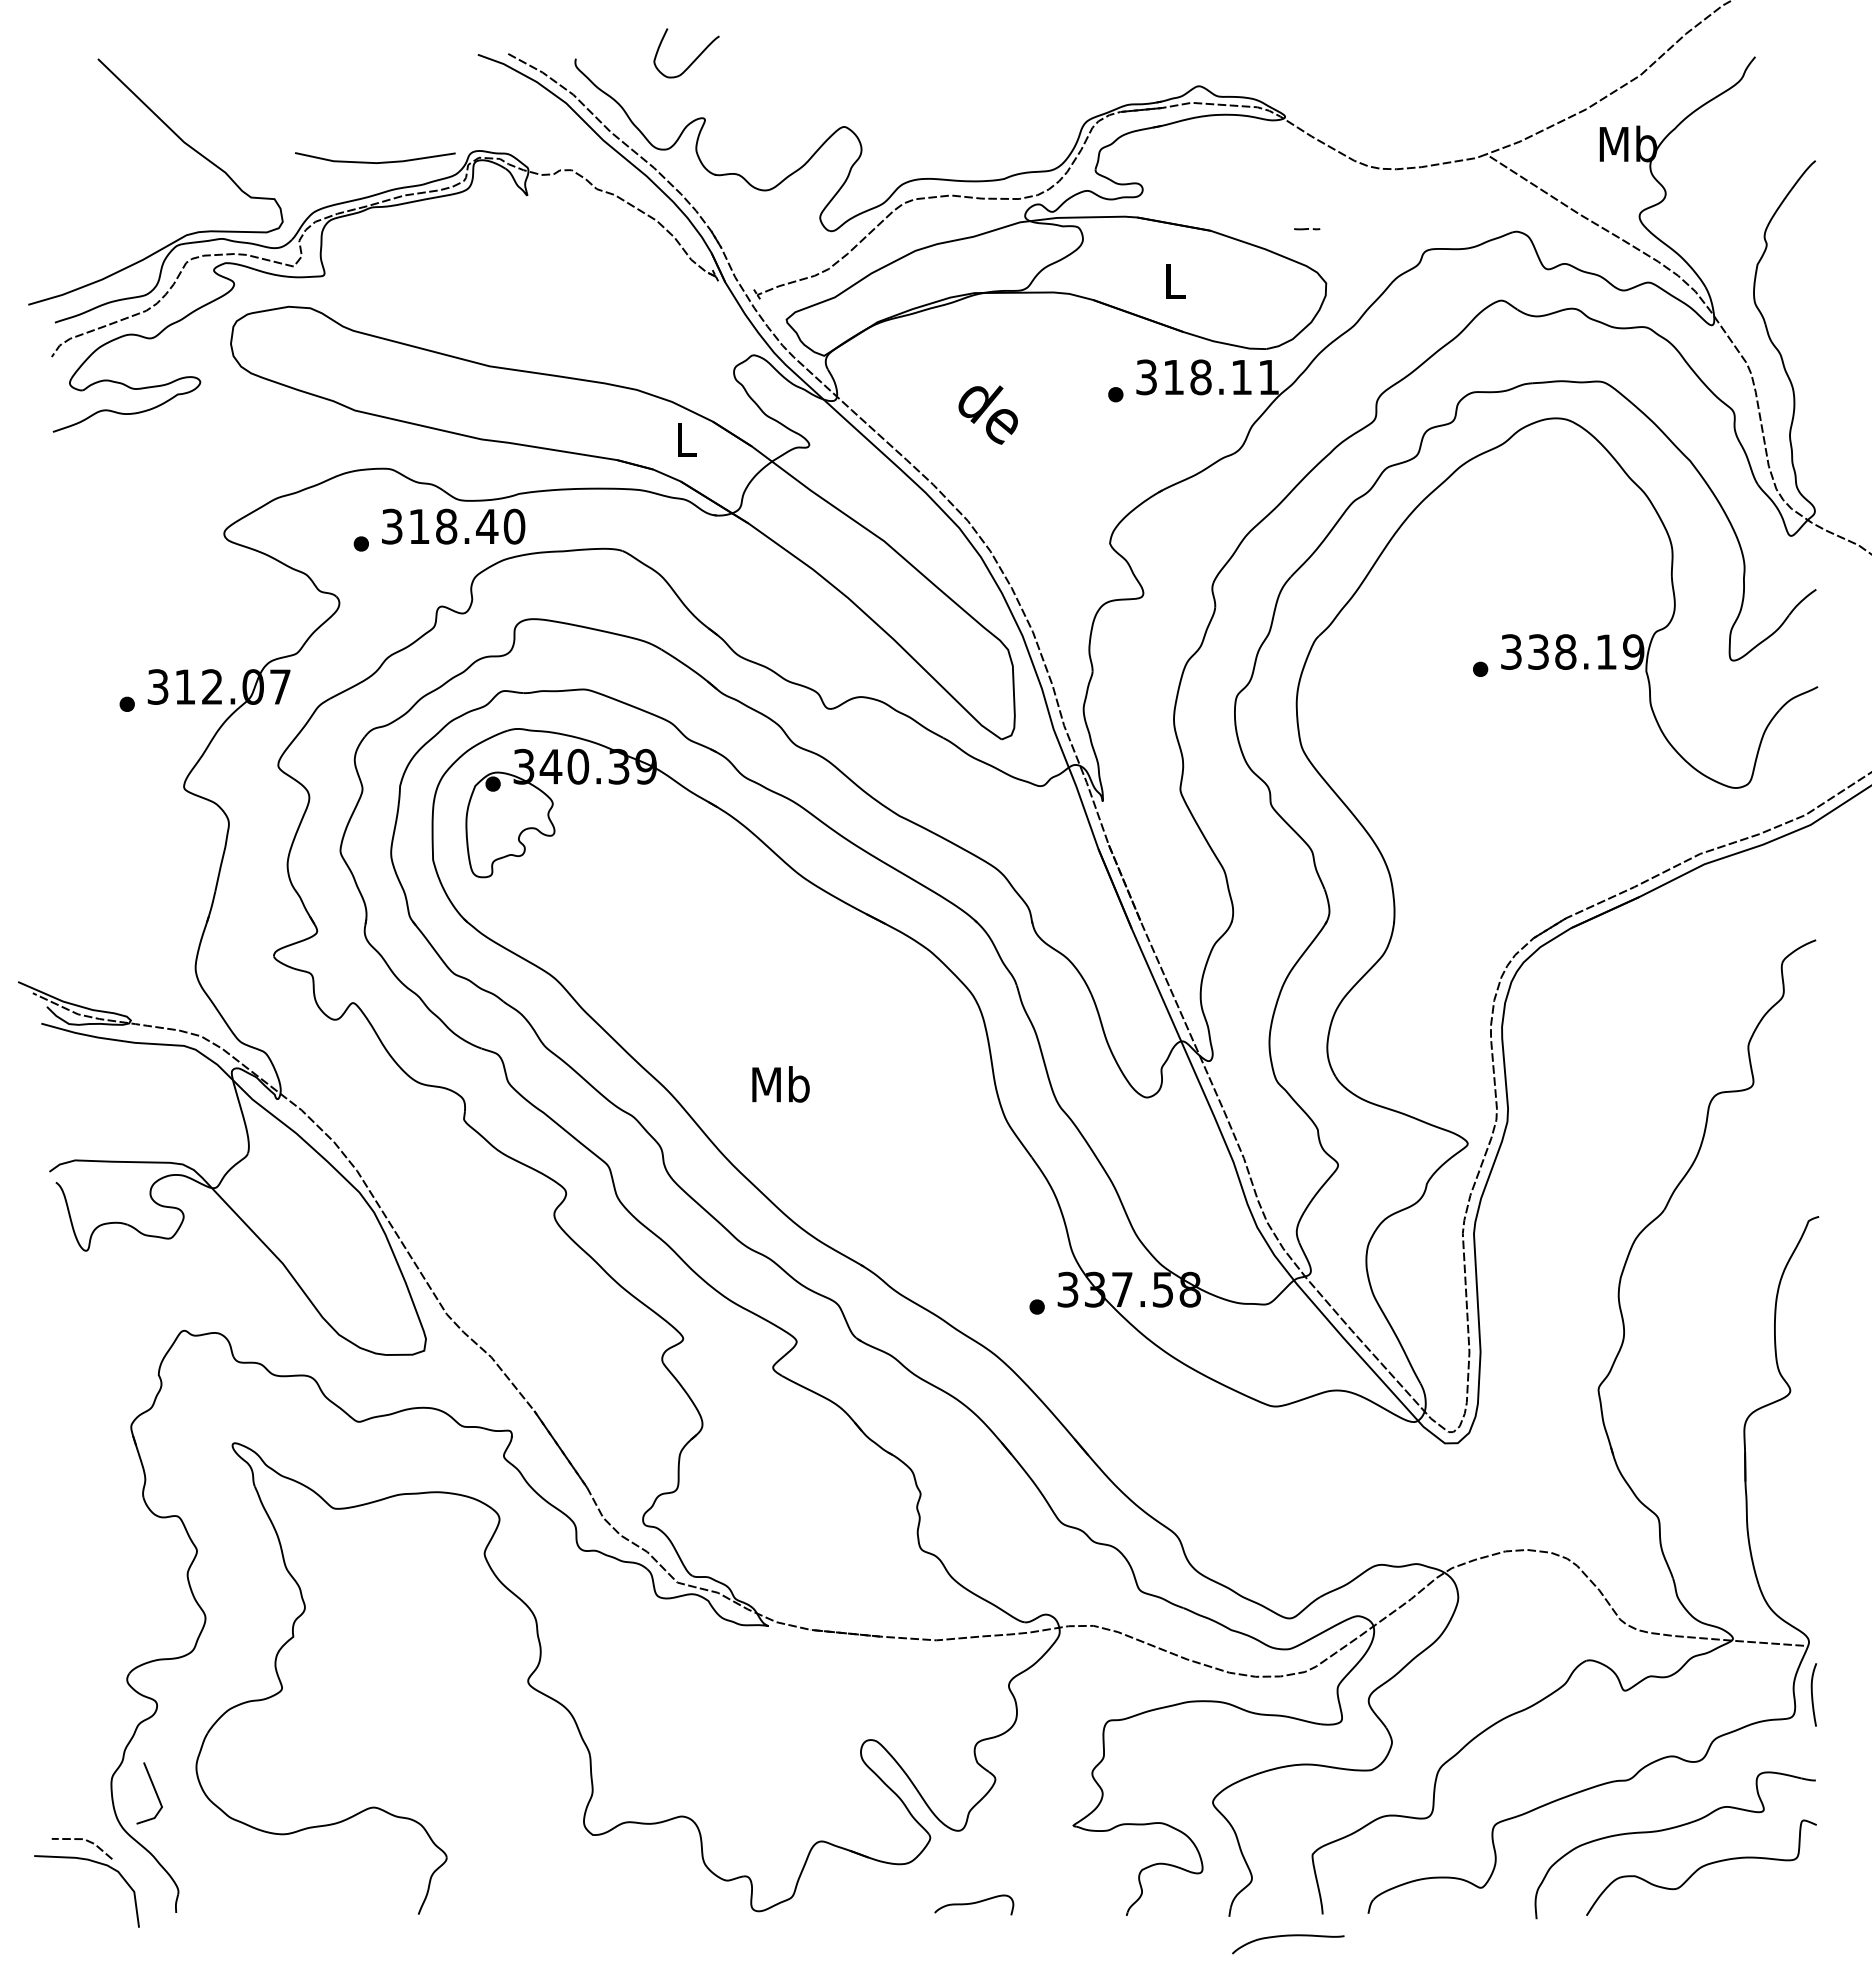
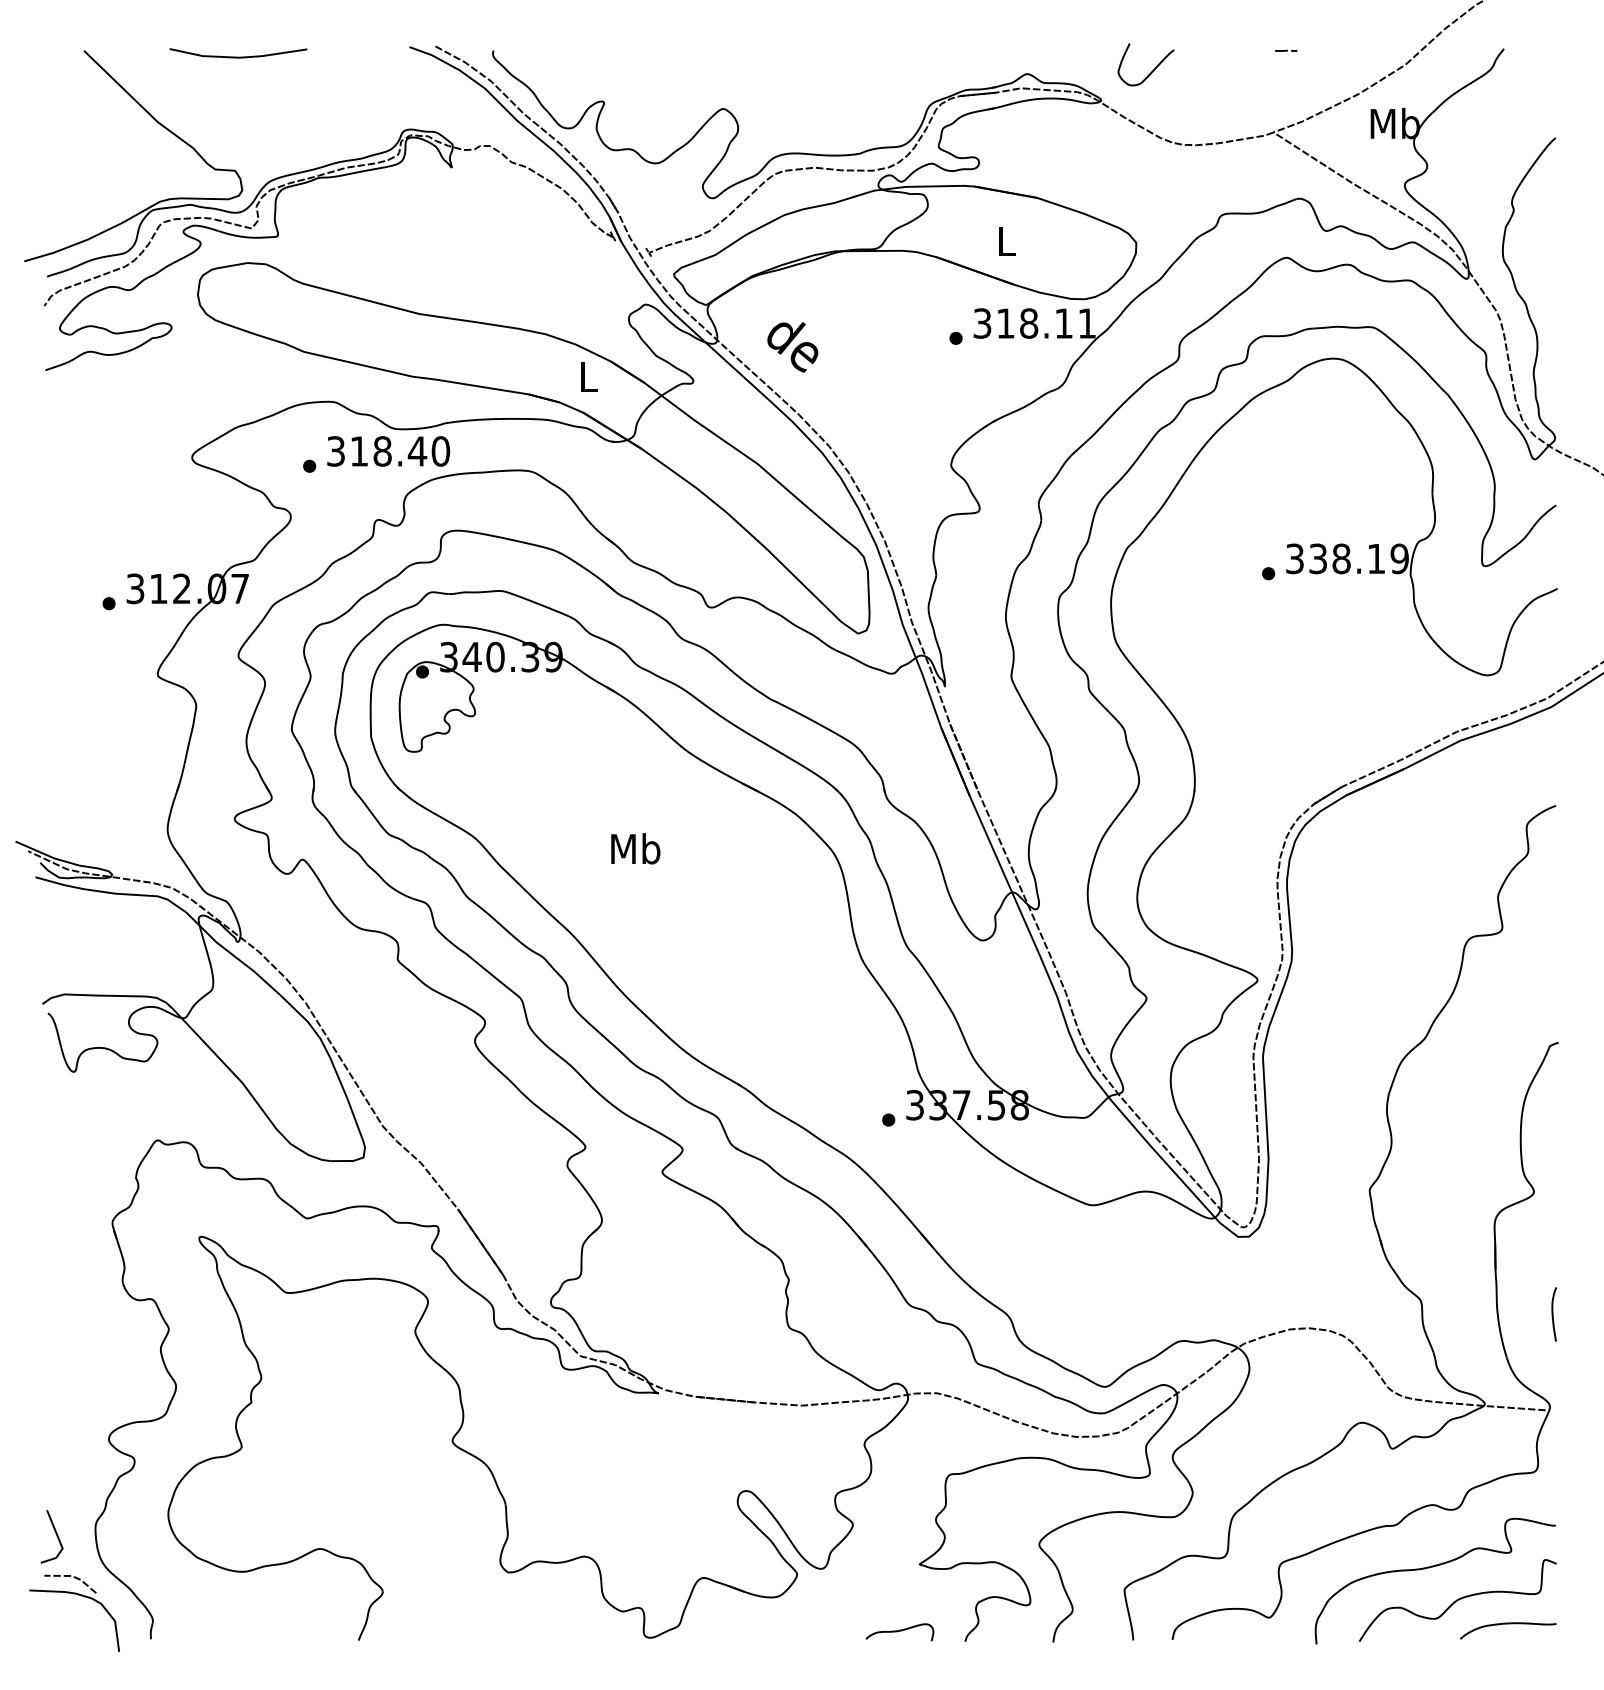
curve: (693, 60) -> (1152, 70), moved
line: (375, 162) -> (238, 57), moved
line: (1307, 229) -> (1286, 51), moved
text: (987, 414) -> (792, 346), moved
text: (780, 1084) -> (635, 848), moved
curve: (1812, 1694) -> (1552, 1314), moved
line: (154, 1791) -> (56, 1535), moved
curve: (974, 1903) -> (900, 1631), moved
curve: (1288, 1936) -> (1508, 1624), moved

